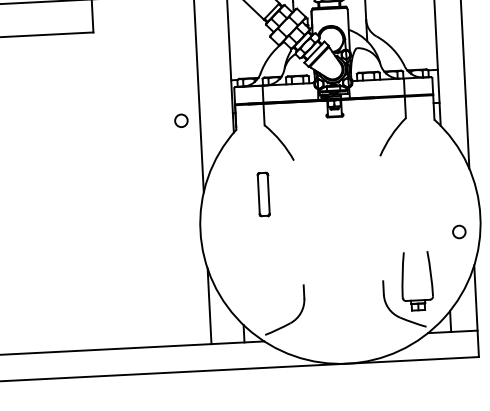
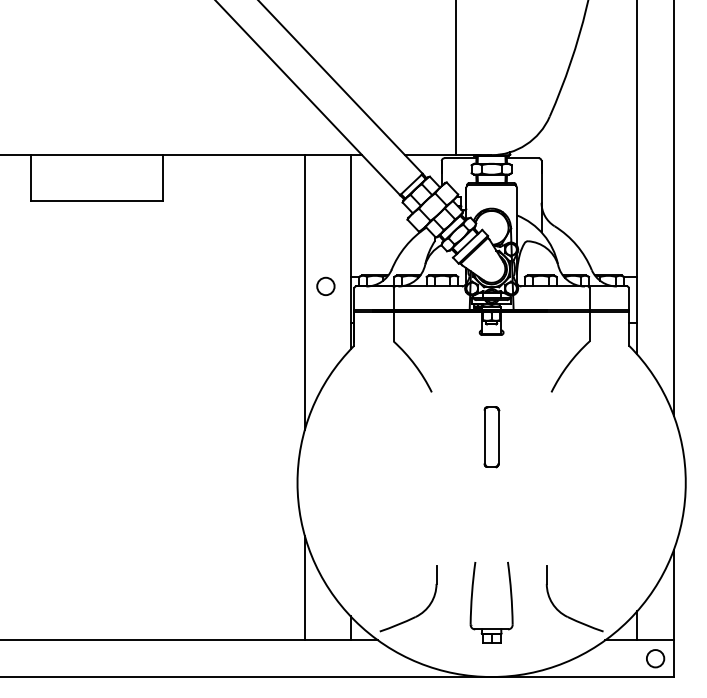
circle: (181, 120) -> (325, 285), moved
part: (263, 194) -> (491, 437), moved
circle: (459, 231) -> (655, 658), moved
part: (403, 281) -> (472, 602), moved

